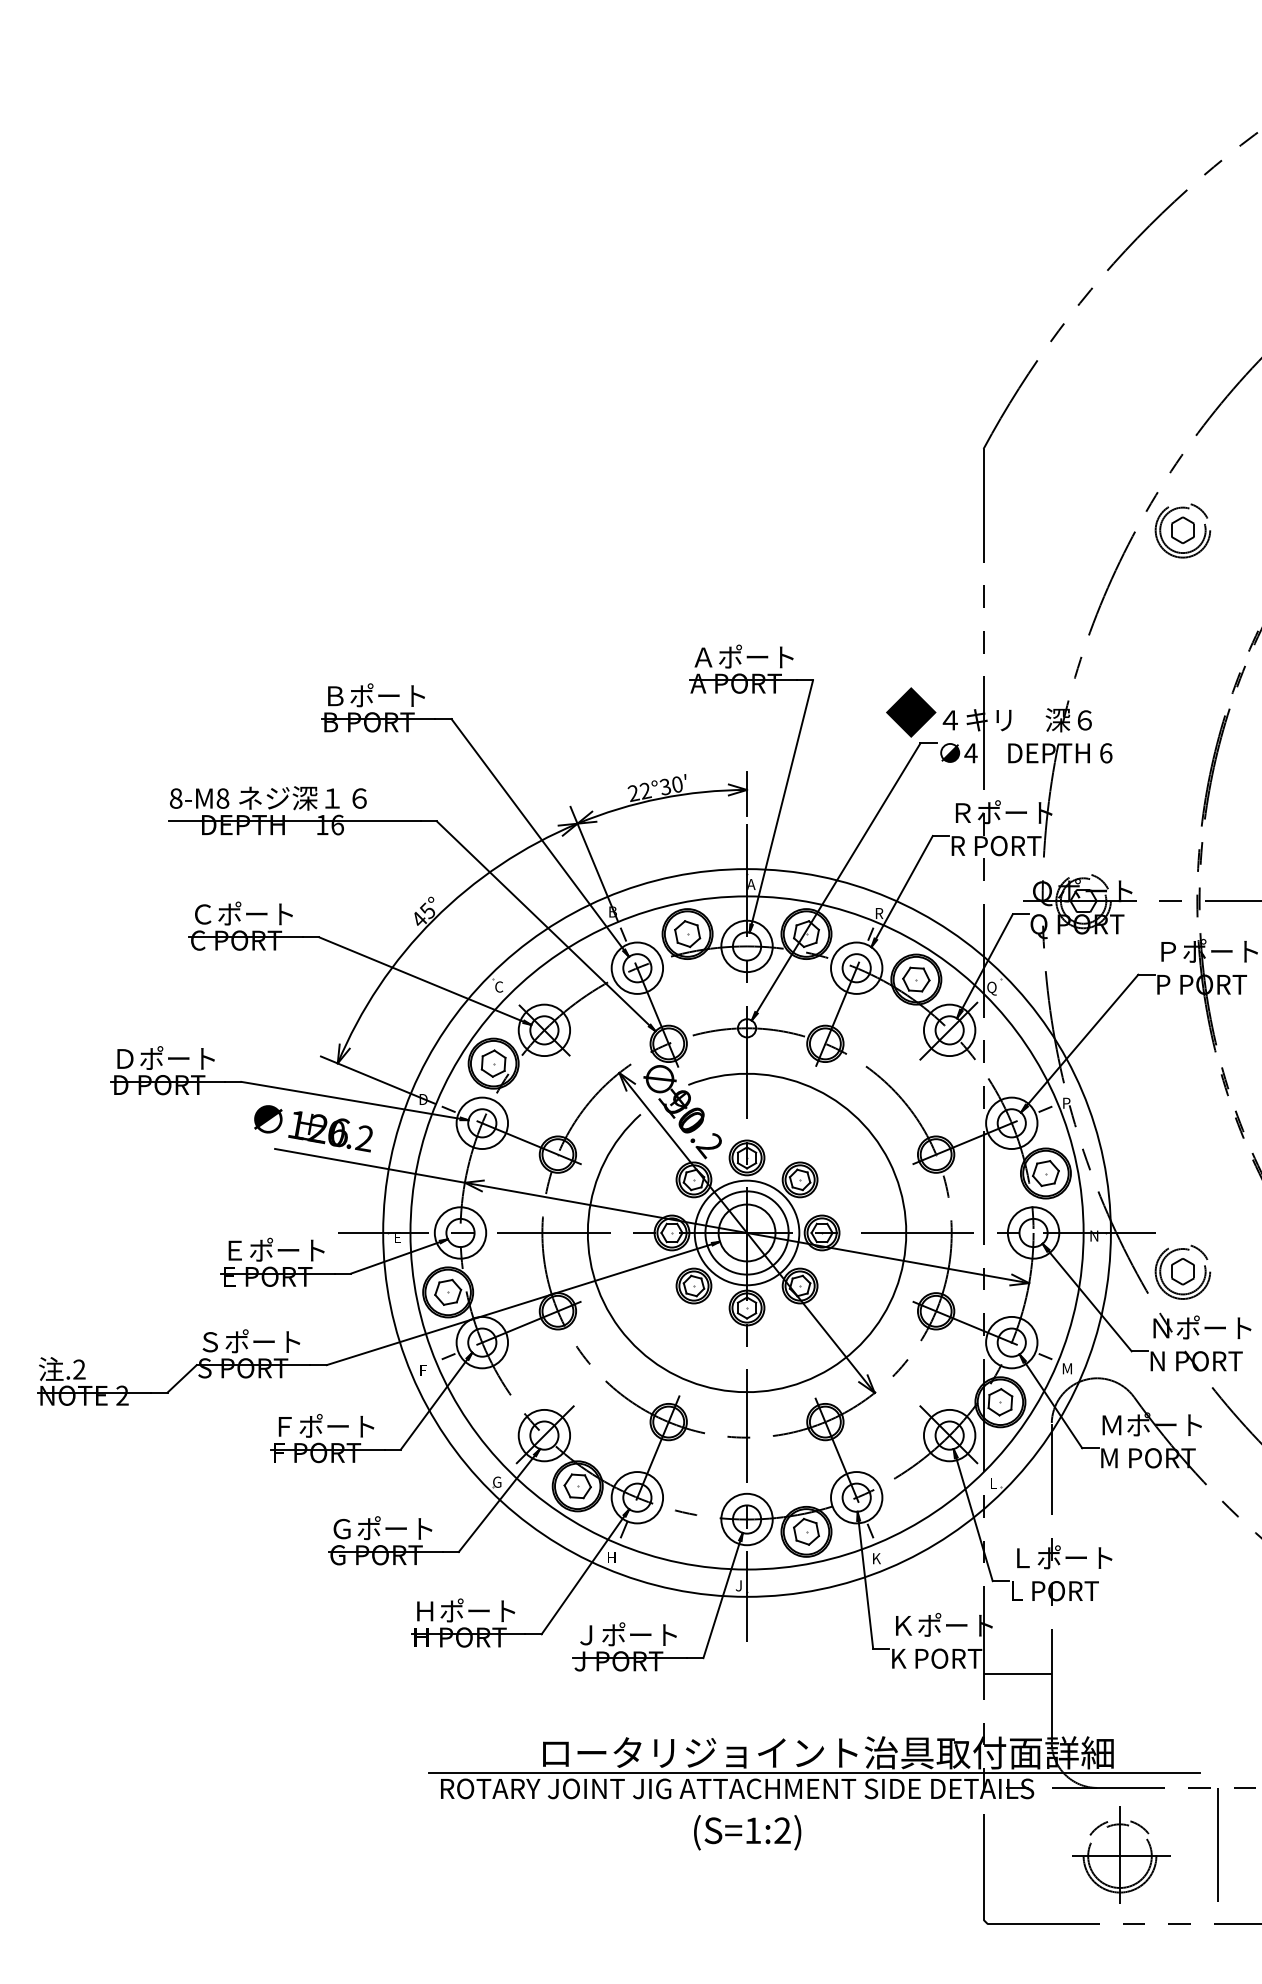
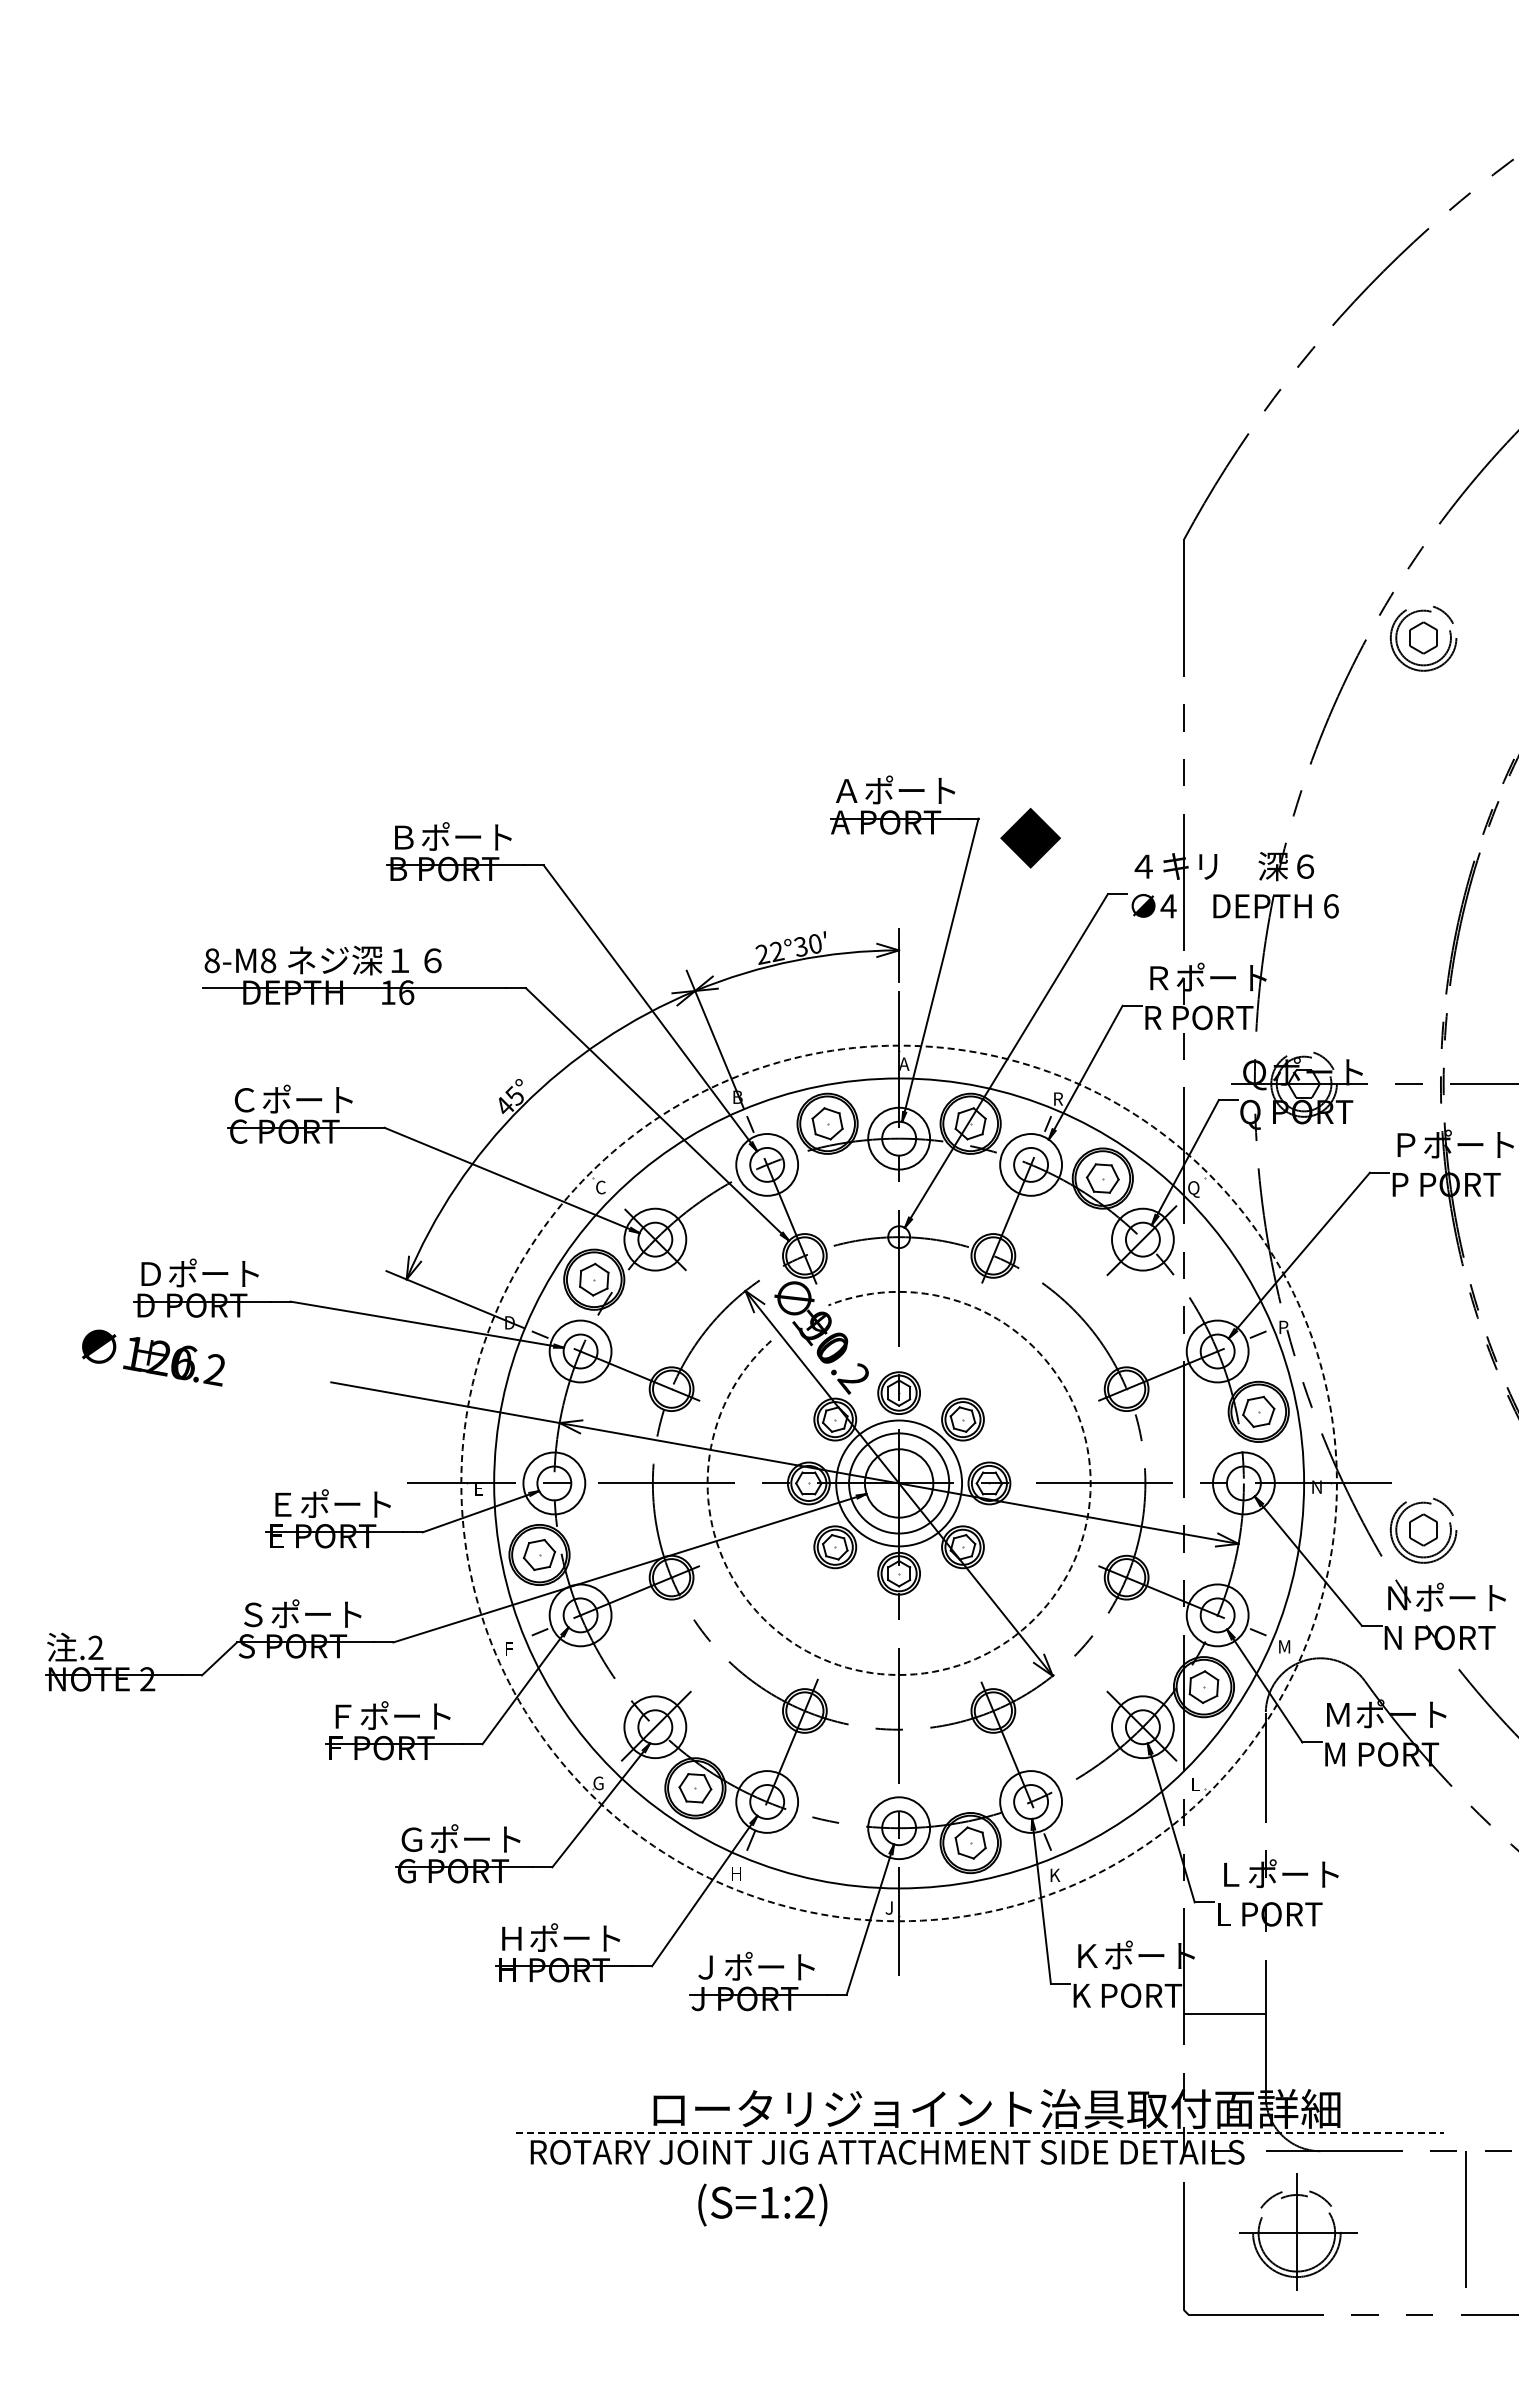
text: (911, 711) -> (1030, 837), moved
text: (313, 1128) -> (153, 1357), moved
circle: (746, 1233) -> (898, 1483), solid -> dashed
arc: (830, 1368) -> (999, 1646), solid -> dashed
line: (814, 1773) -> (980, 2133), solid -> dashed
text: (747, 1832) -> (762, 2204), moved
part: (1121, 1854) -> (1298, 2231), moved

